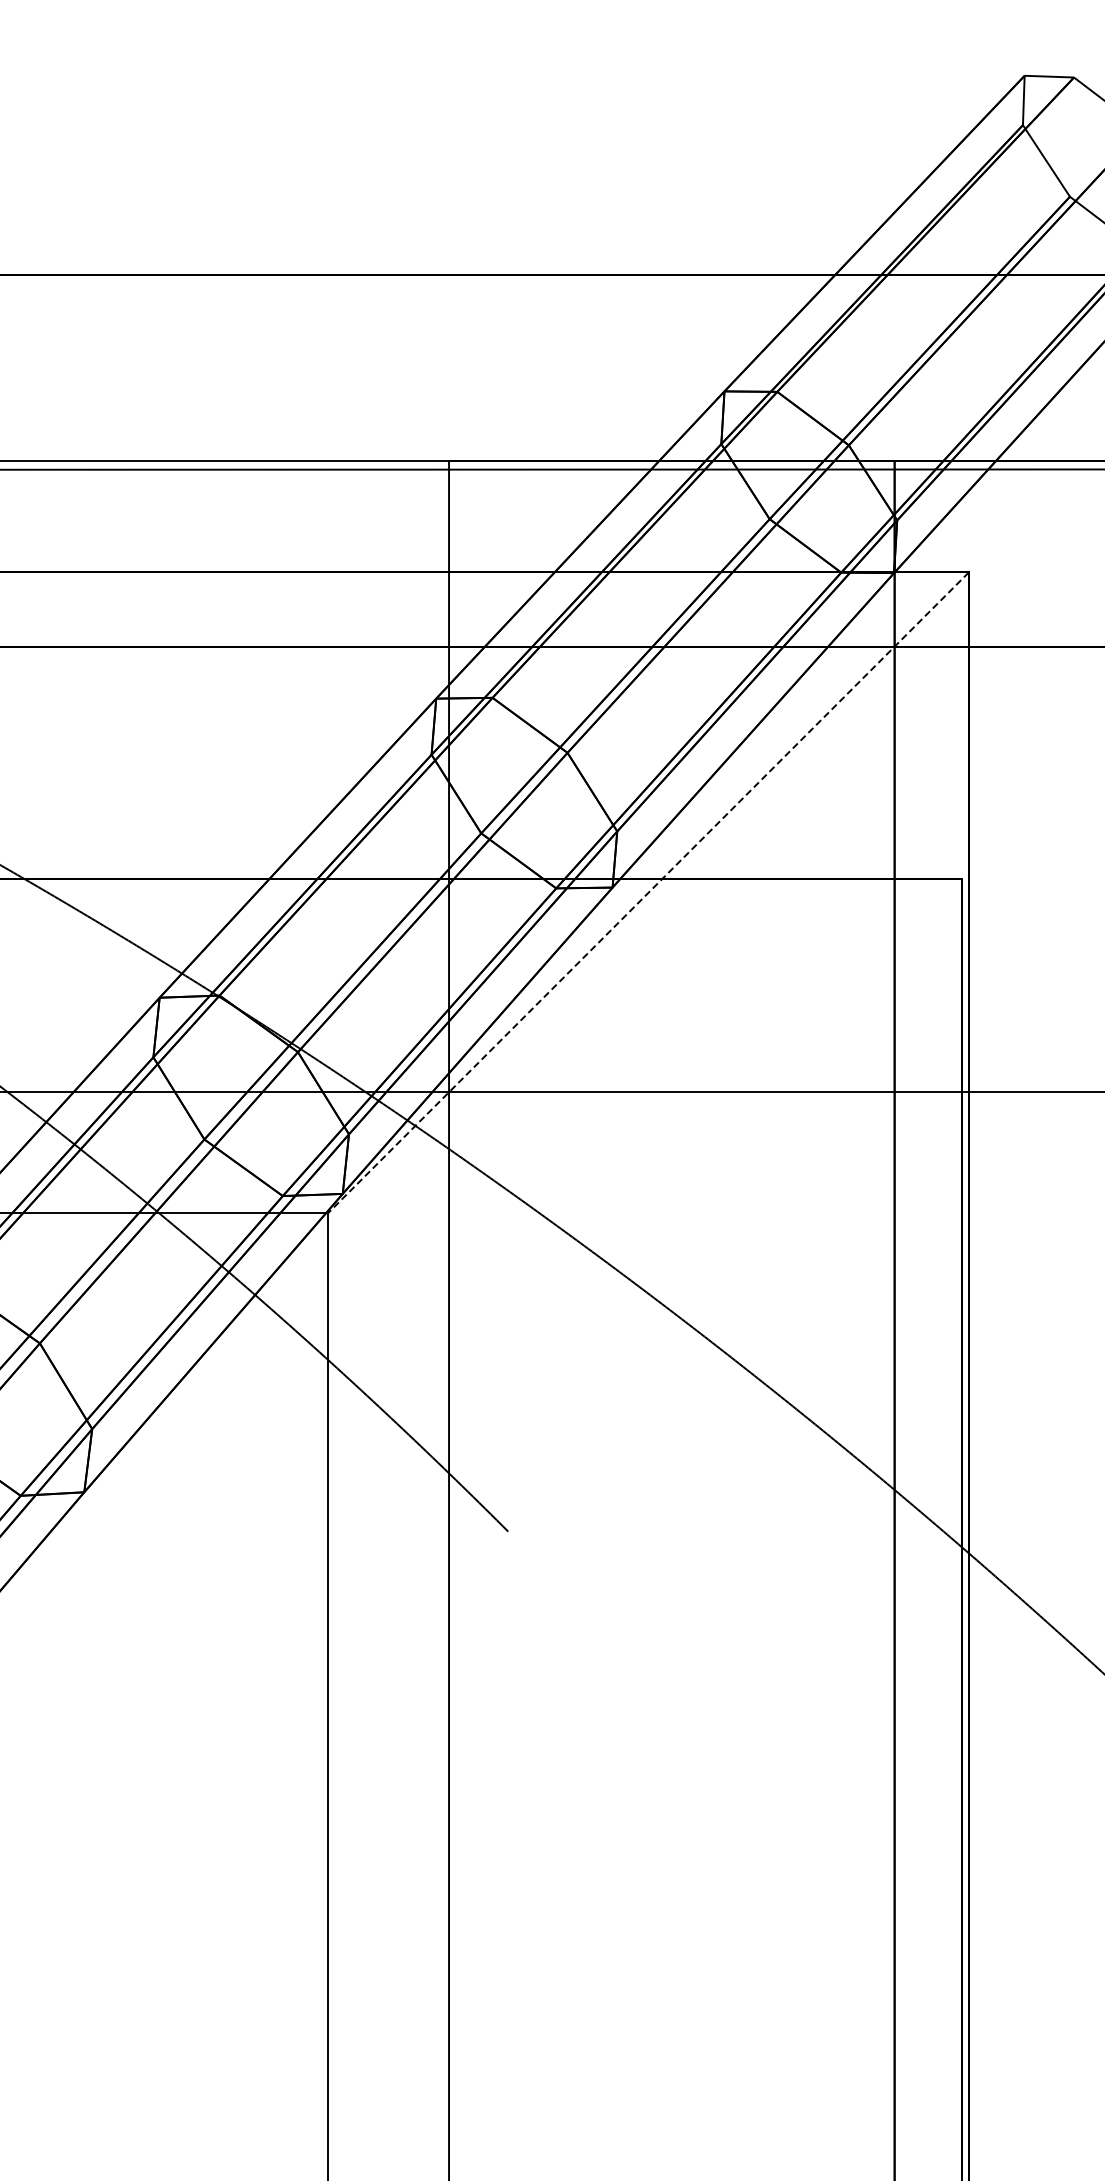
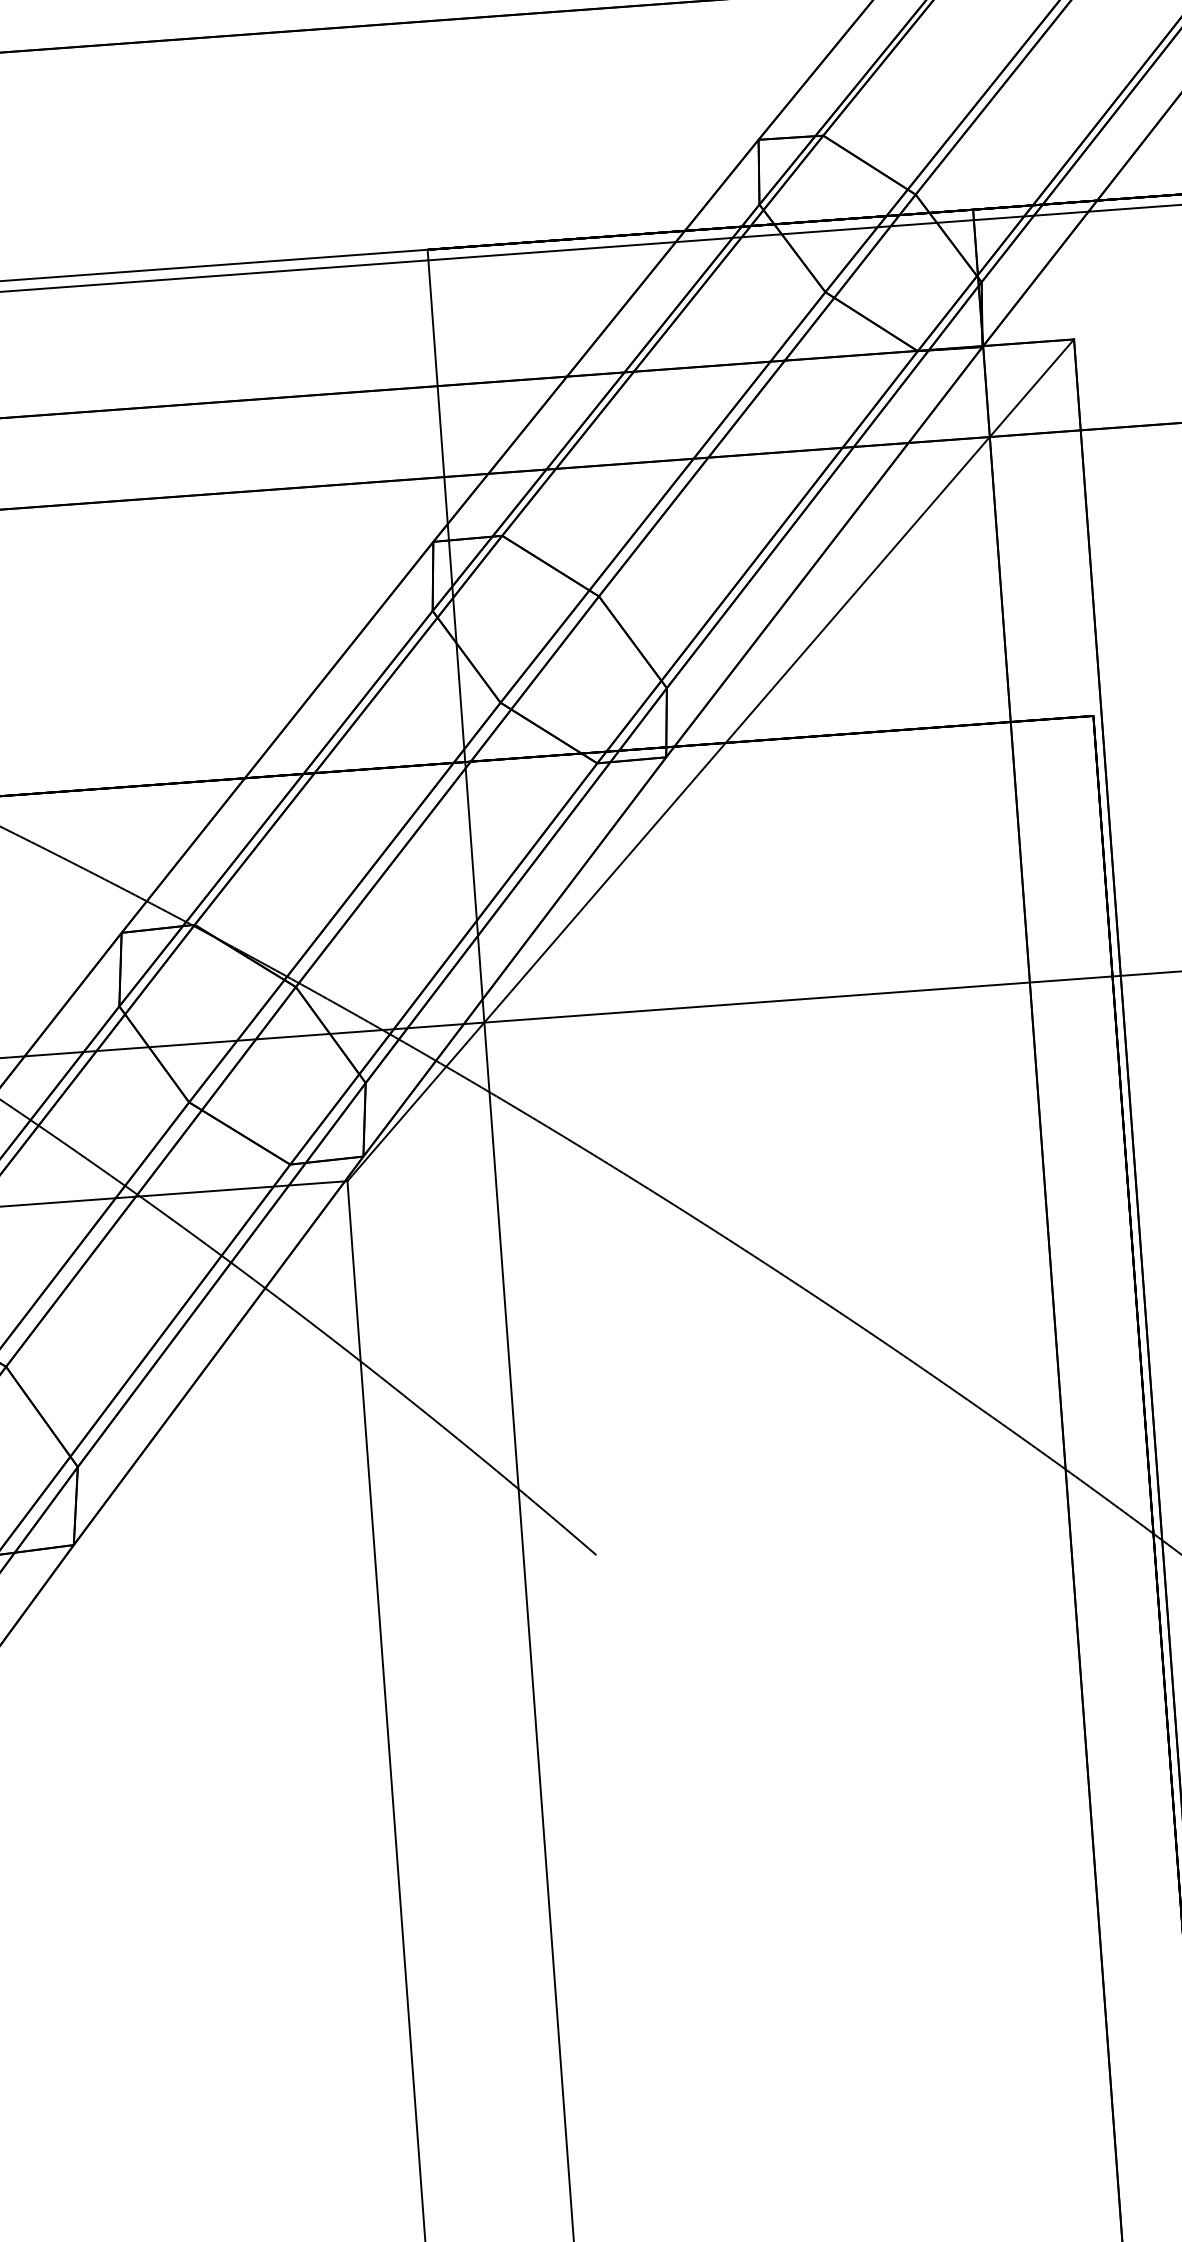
line: (648, 892) -> (710, 760), dashed -> solid

